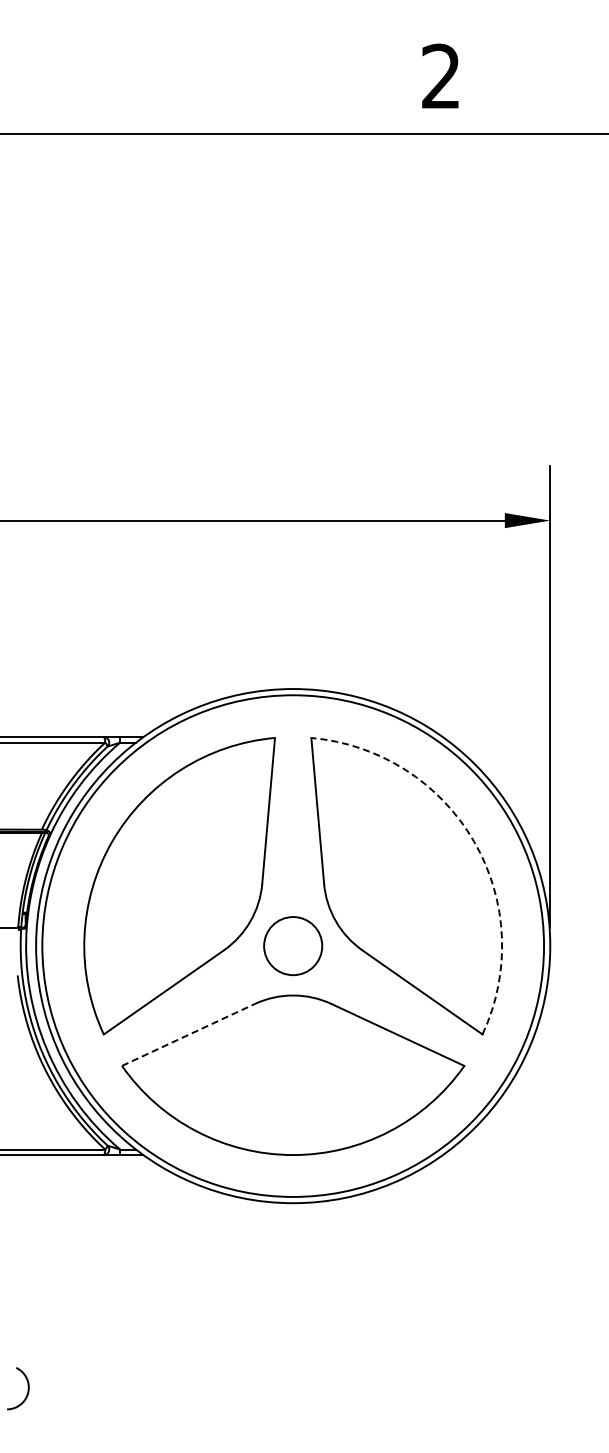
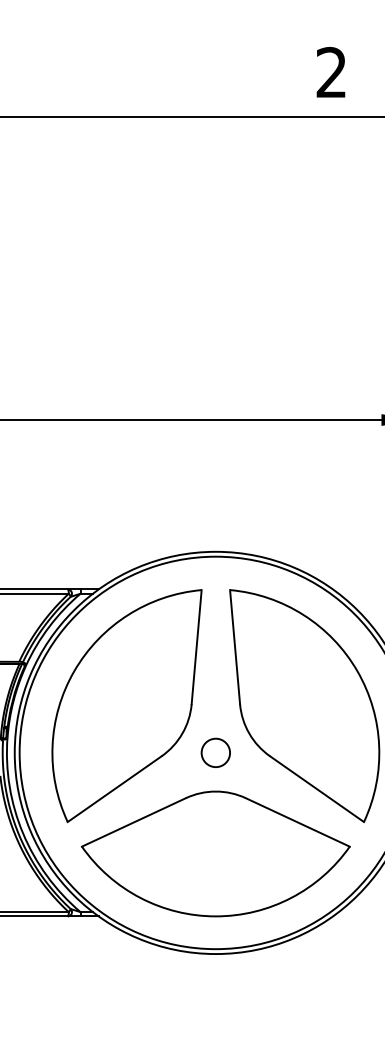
arc: (474, 841) -> (357, 671), dashed -> solid
circle: (293, 945) -> (216, 752), size x0.62
line: (188, 1034) -> (133, 822), dashed -> solid

